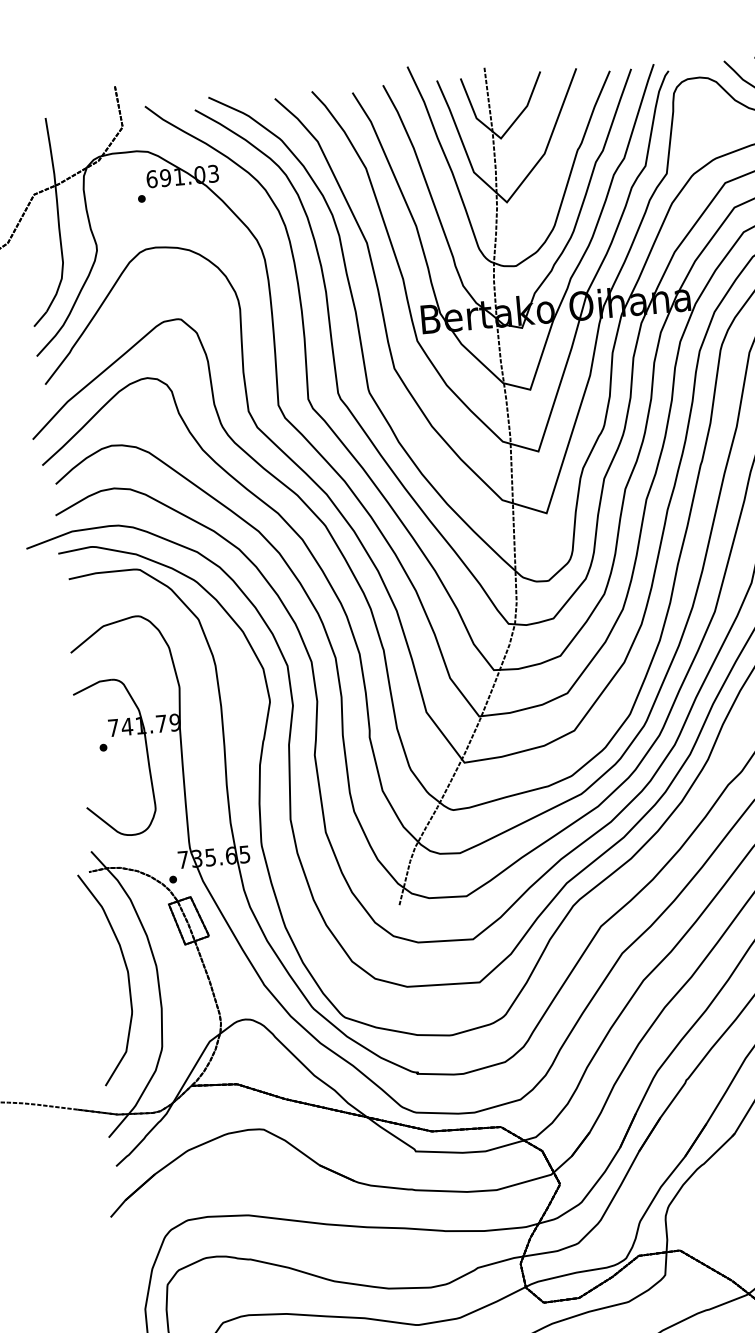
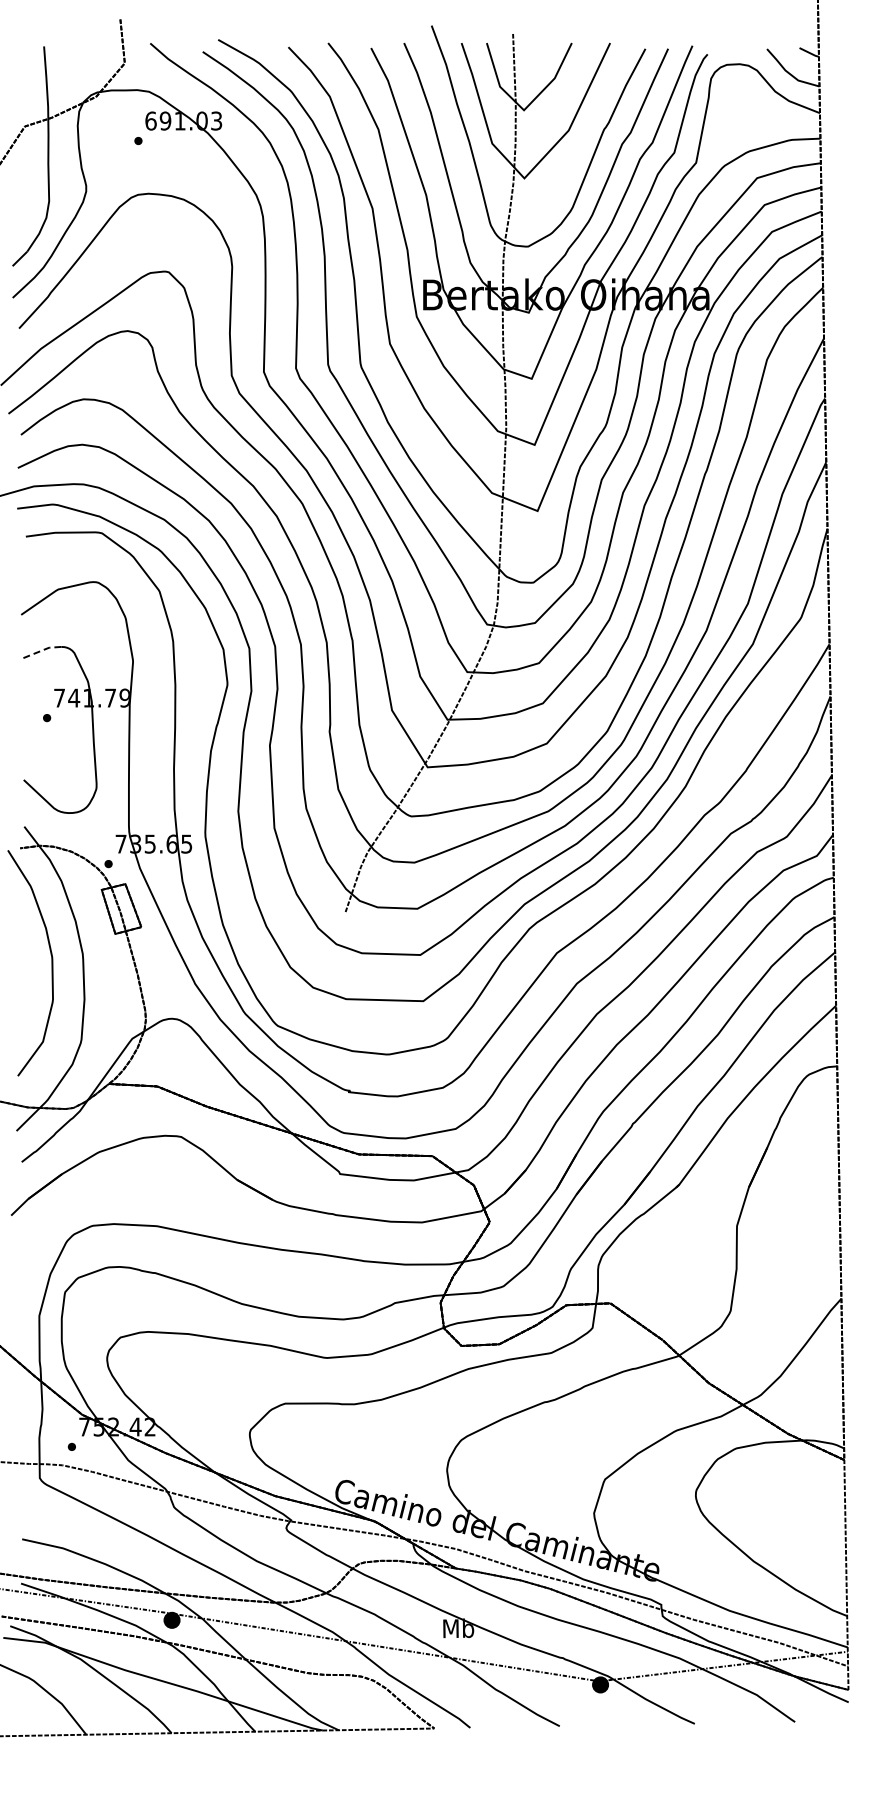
line: (91, 685) -> (40, 651), solid -> dashed

